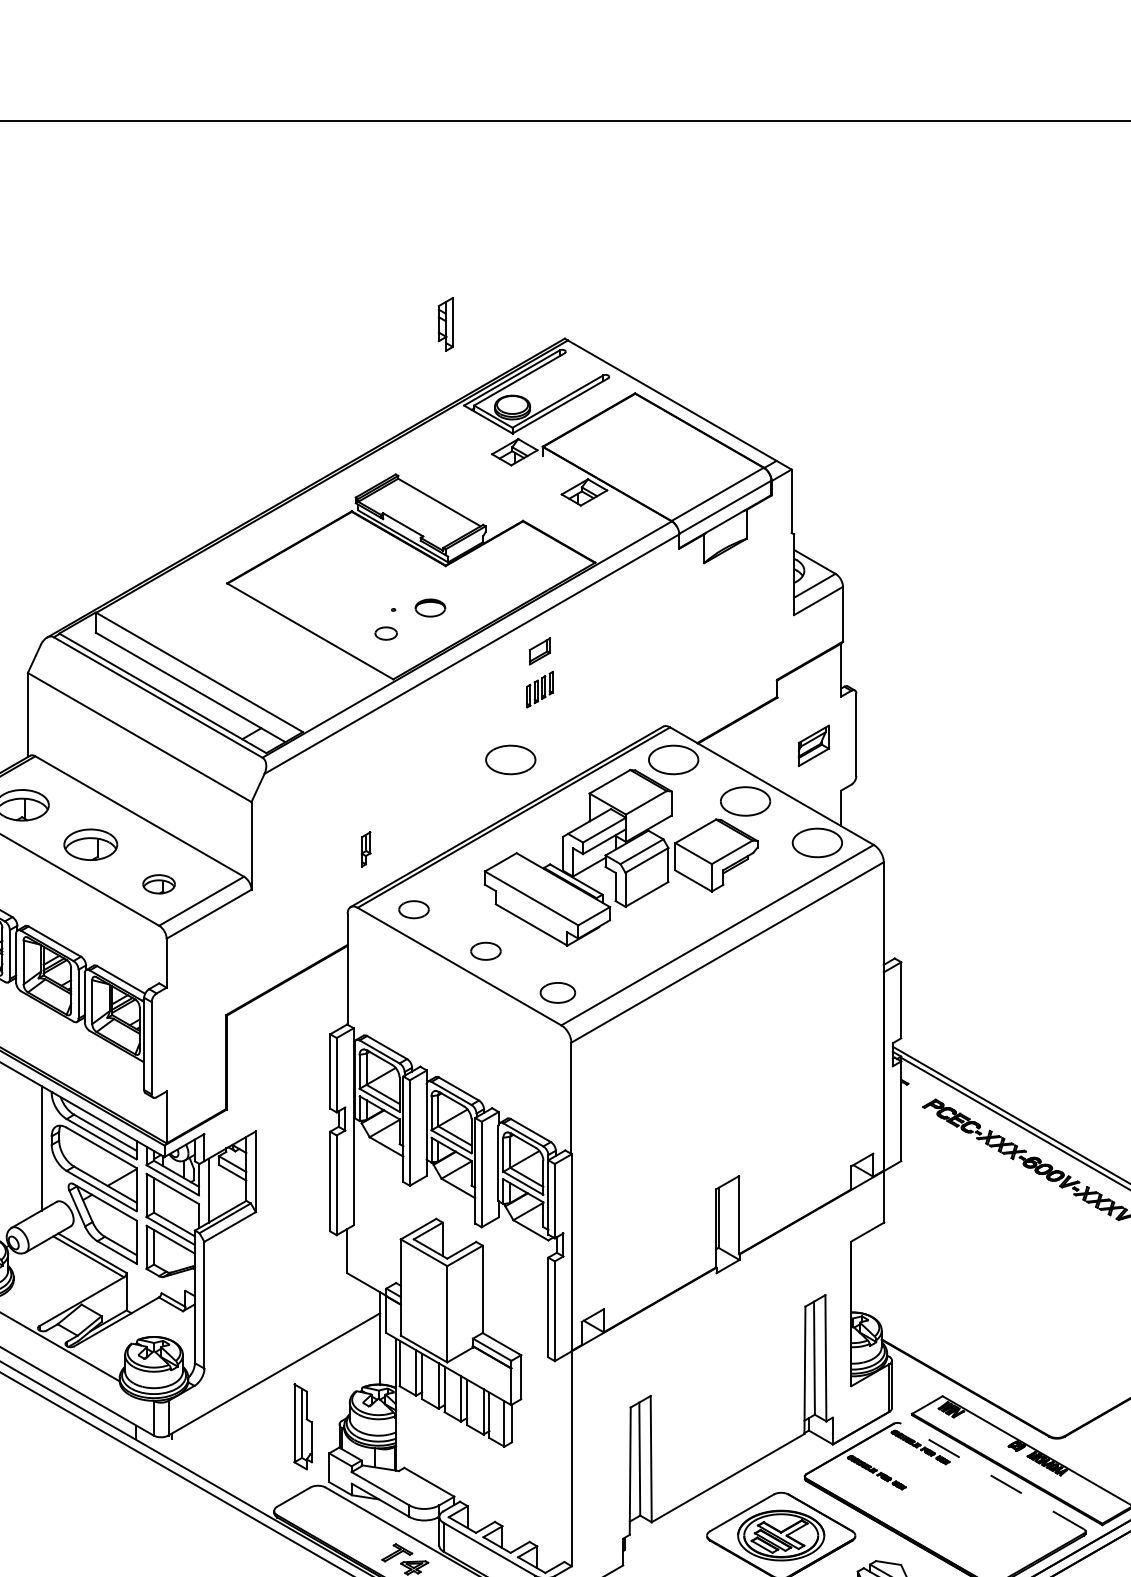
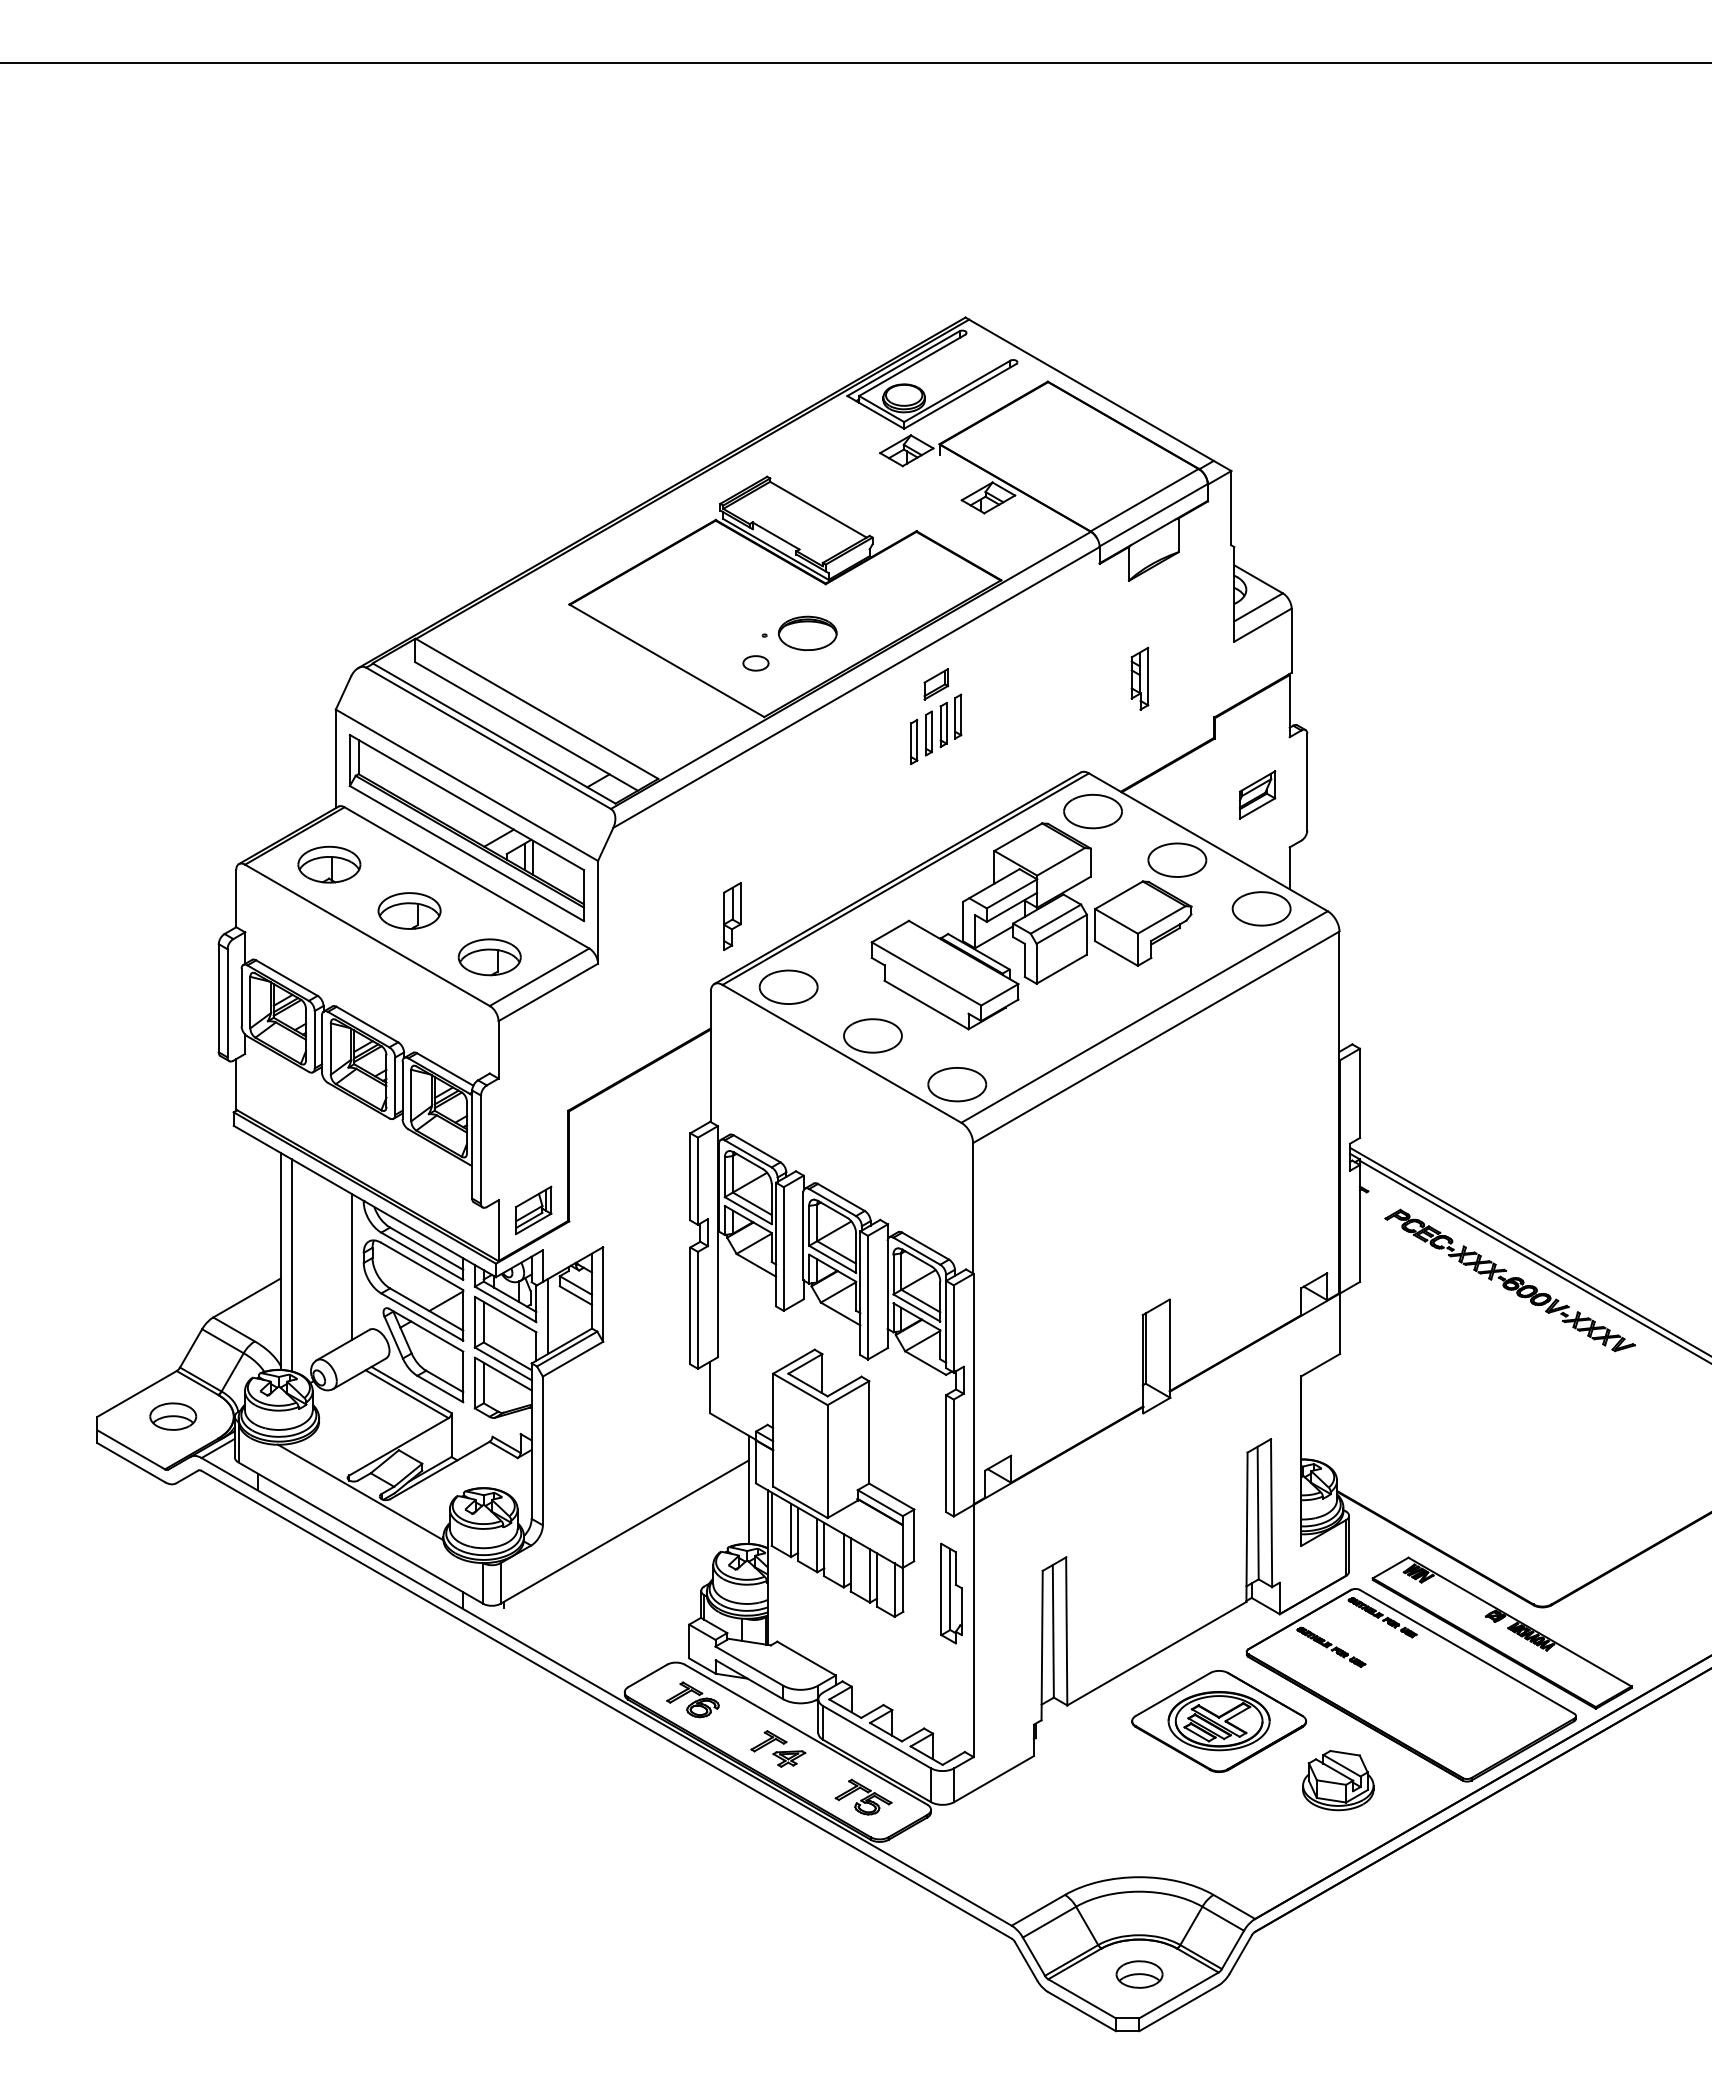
part: (445, 324) -> (1139, 678), moved
part: (430, 608) -> (807, 633), size x1.67
part: (540, 689) -> (936, 728), size x1.67
part: (510, 759) -> (901, 811), removed
part: (139, 773) -> (466, 827), added
part: (366, 849) -> (732, 916), size x1.67
part: (158, 884) -> (489, 957), size x1.67
part: (413, 909) -> (788, 986), size x1.67
part: (485, 950) -> (872, 1035), size x1.67
part: (558, 992) -> (957, 1084), size x1.43
part: (196, 1099) -> (533, 1209), added
part: (303, 1426) -> (951, 1593), moved
line: (992, 1476) -> (1467, 1651), dashed -> solid
part: (332, 1517) -> (692, 1699), added

